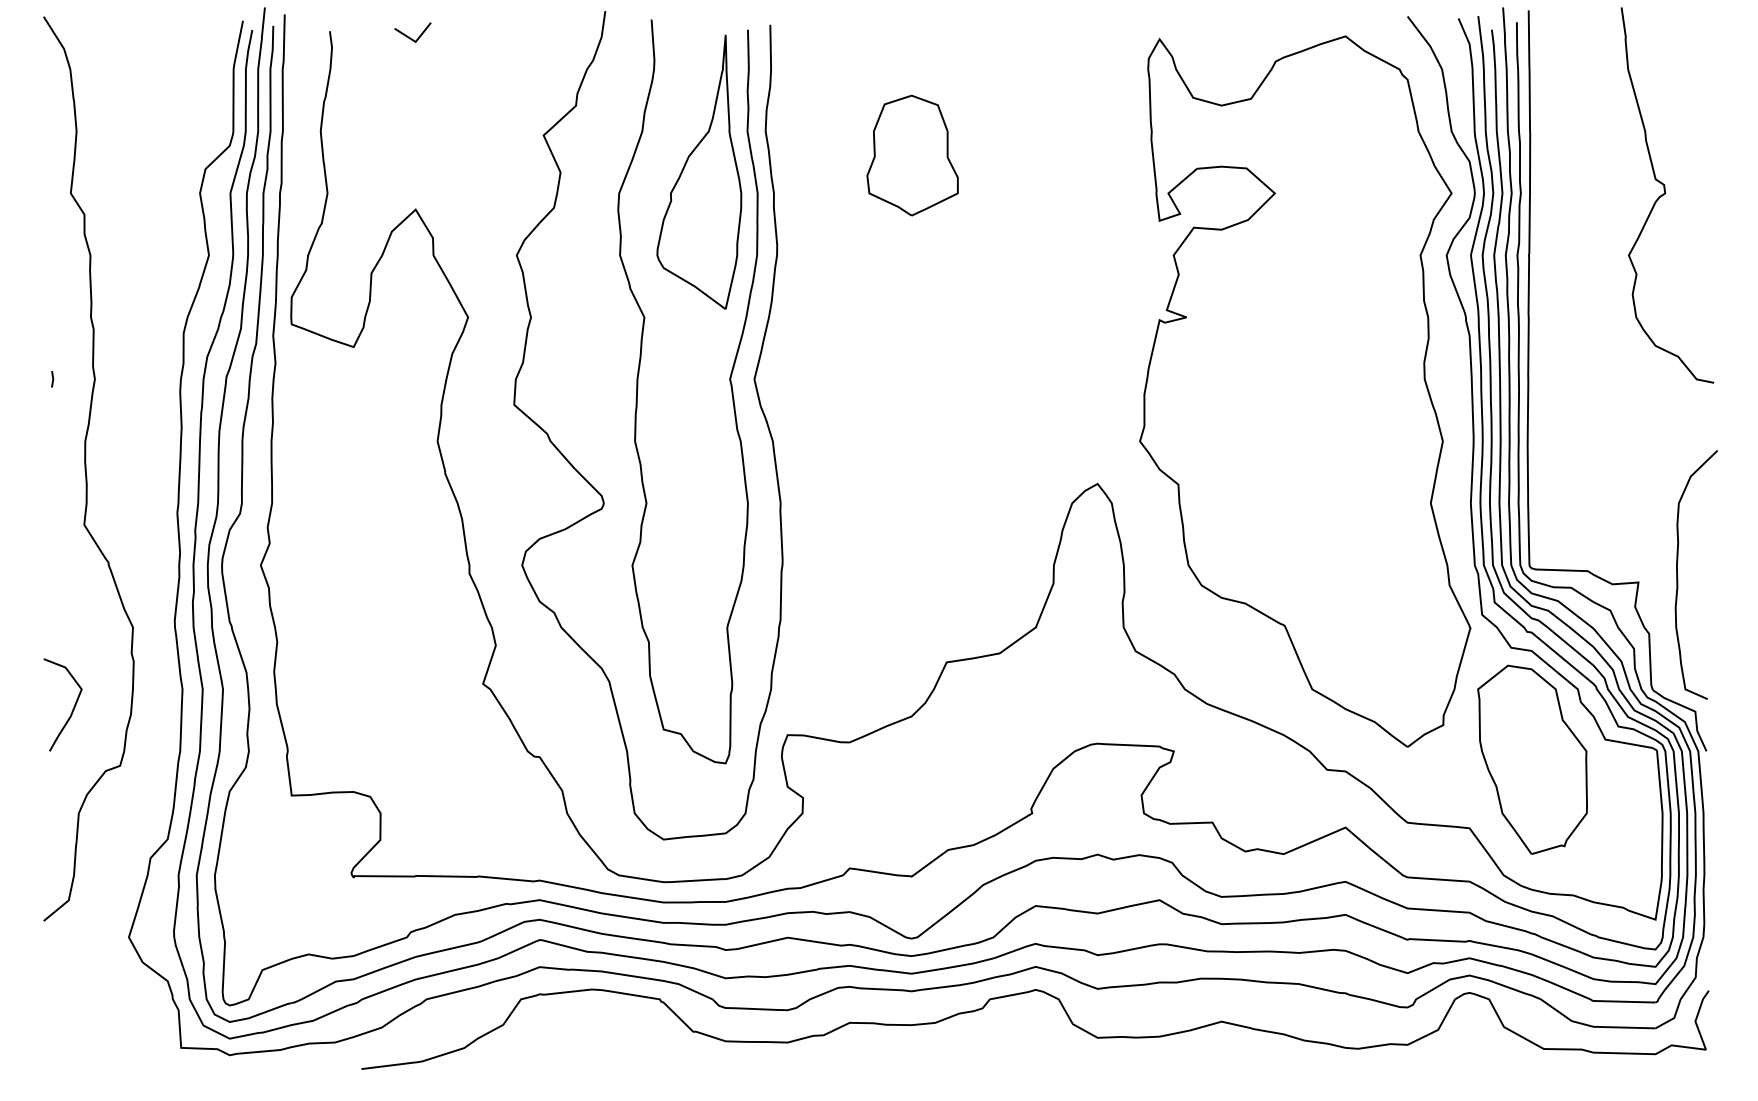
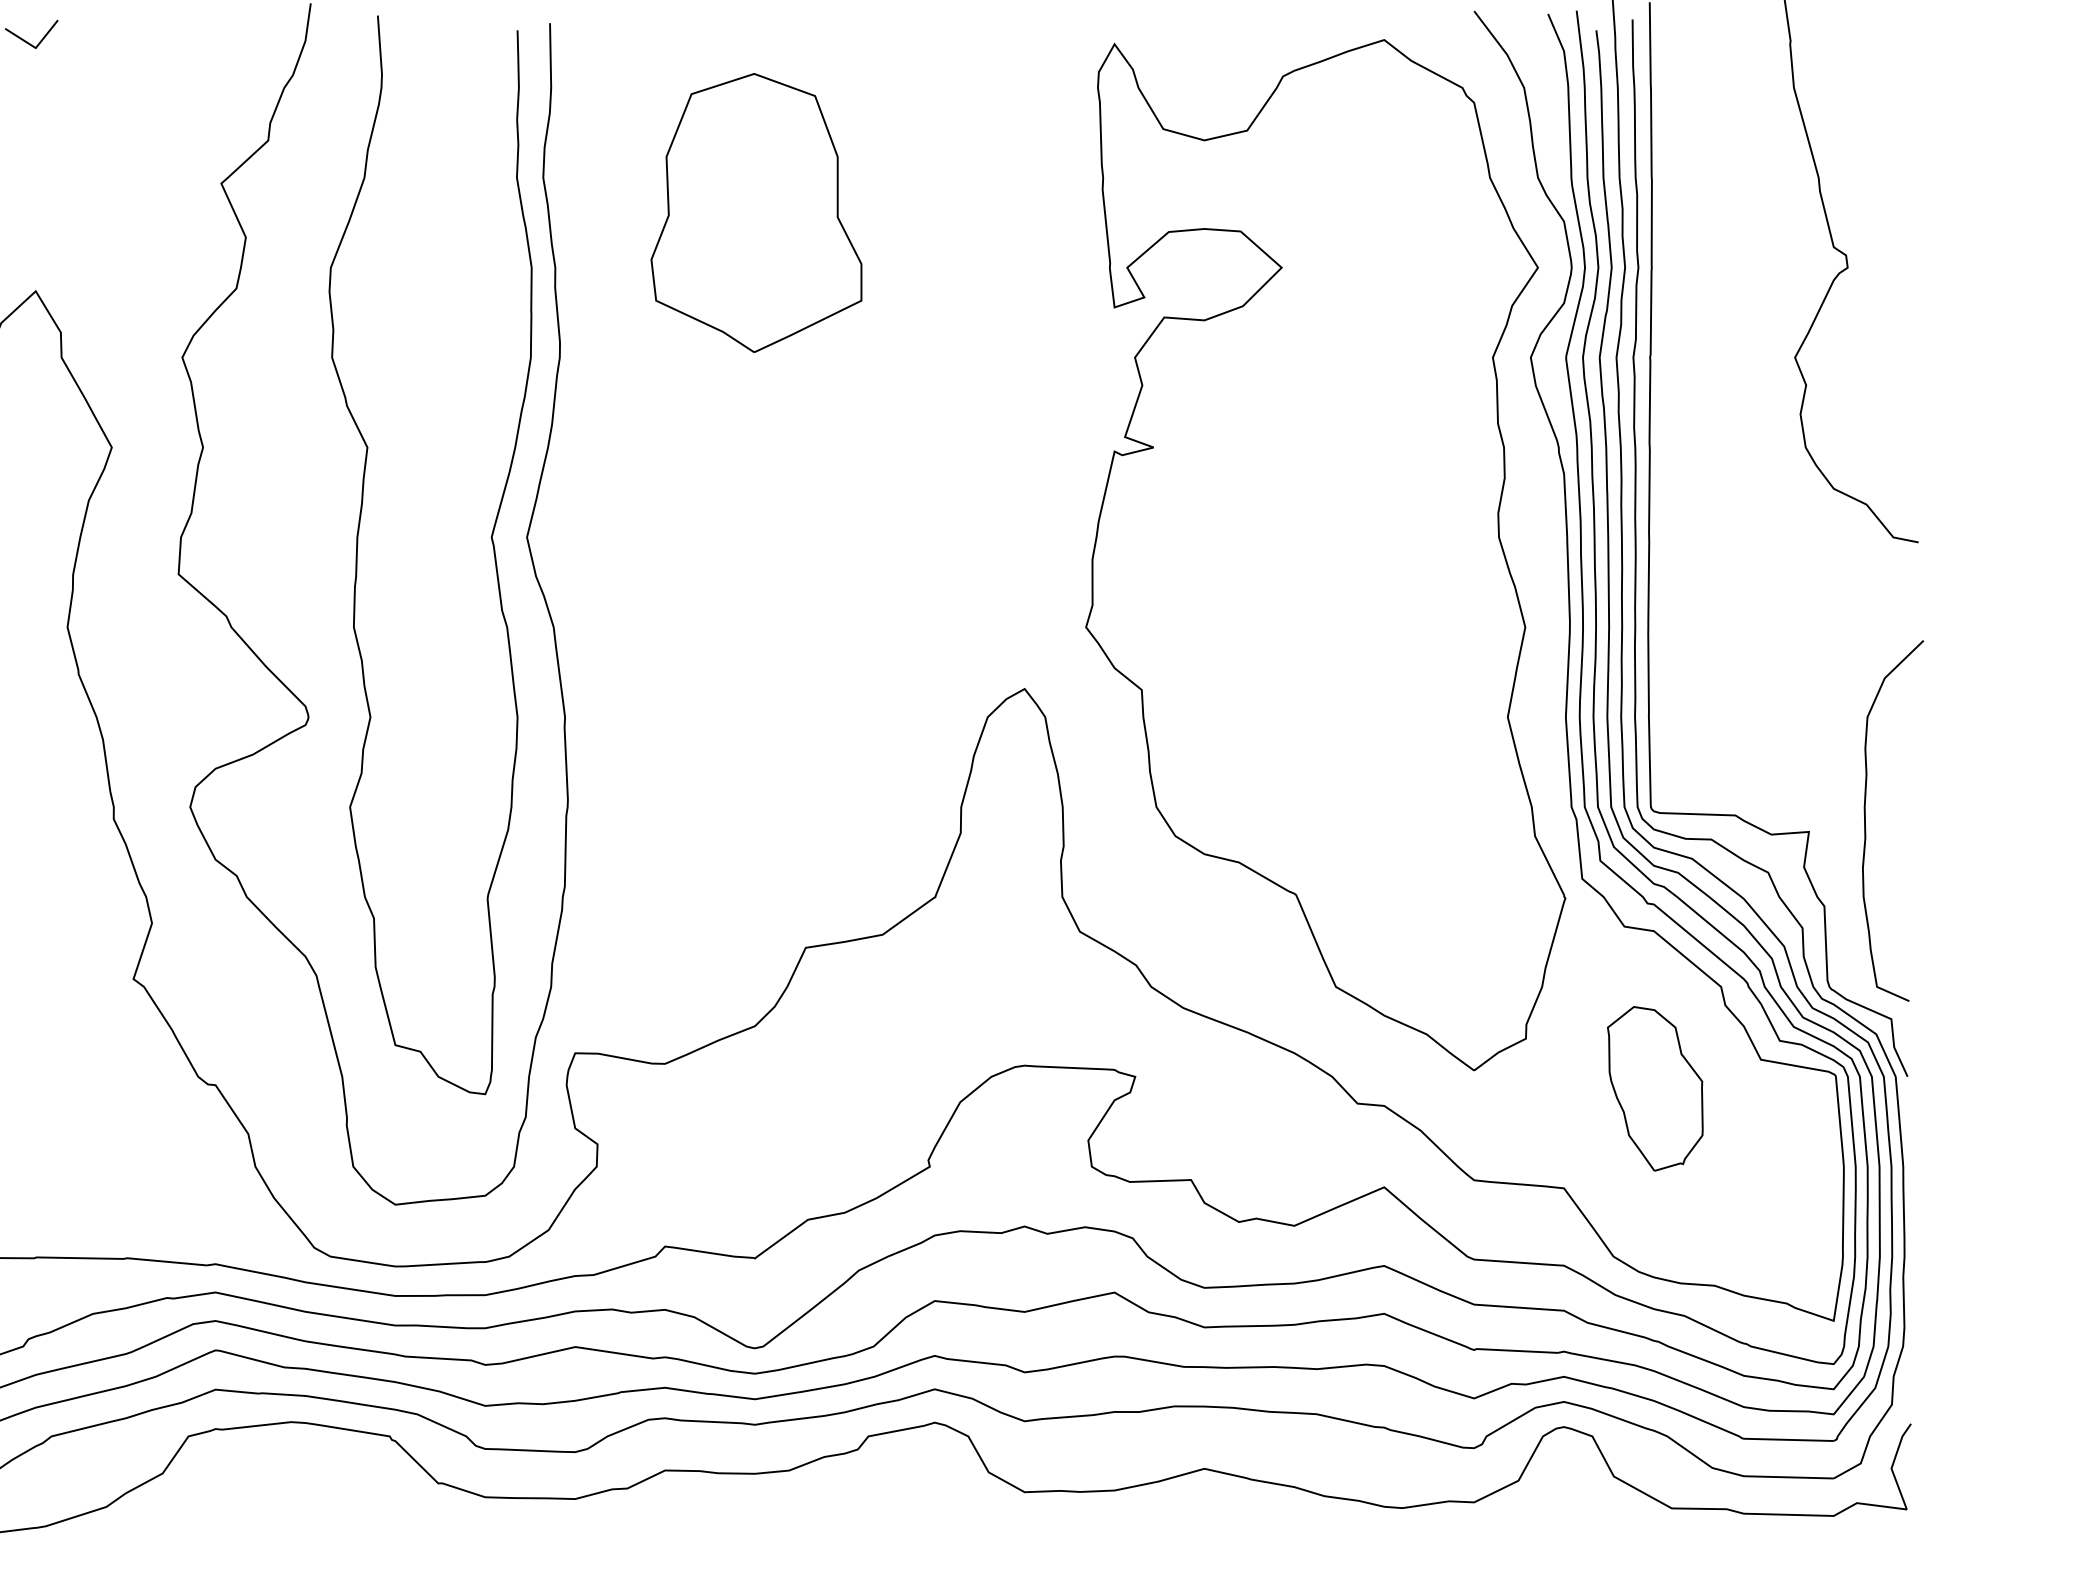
part: (912, 155) -> (756, 212), size x1.6
part: (699, 171) -> (447, 235), removed
part: (1532, 759) -> (1655, 1088), size x0.6

